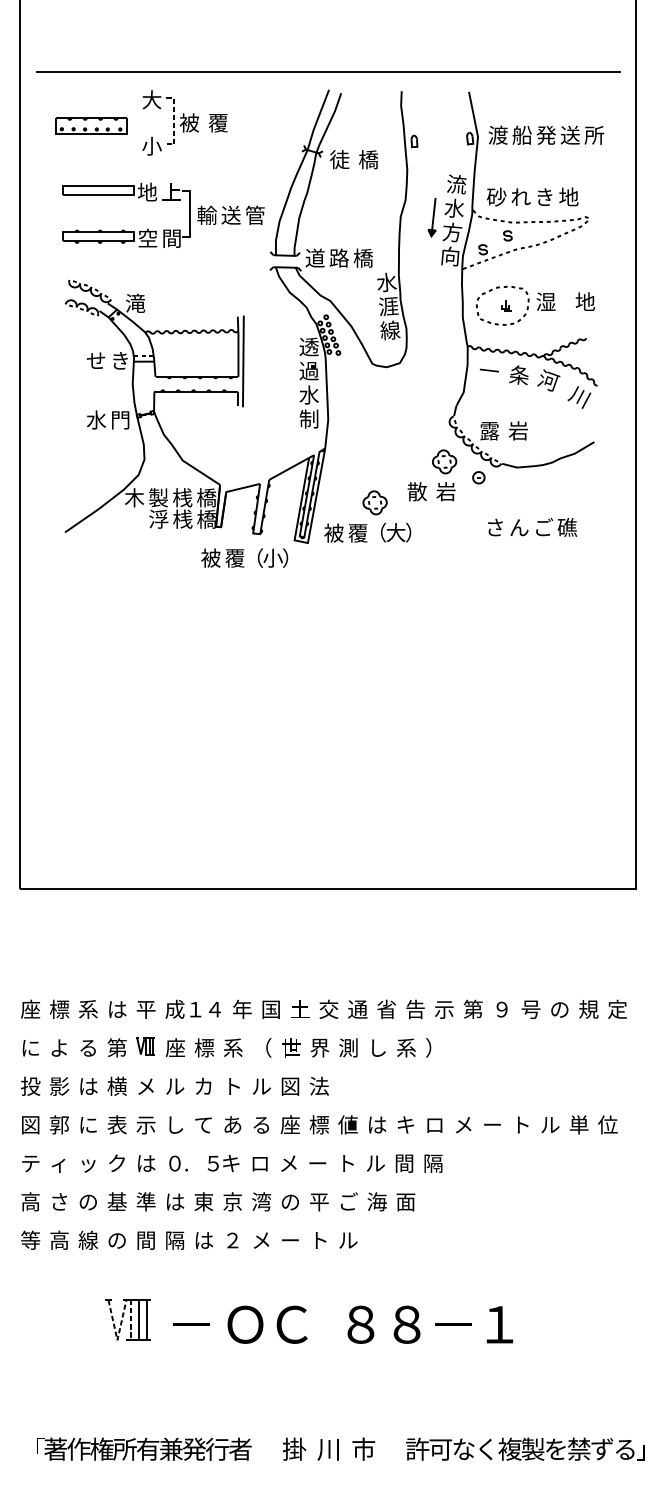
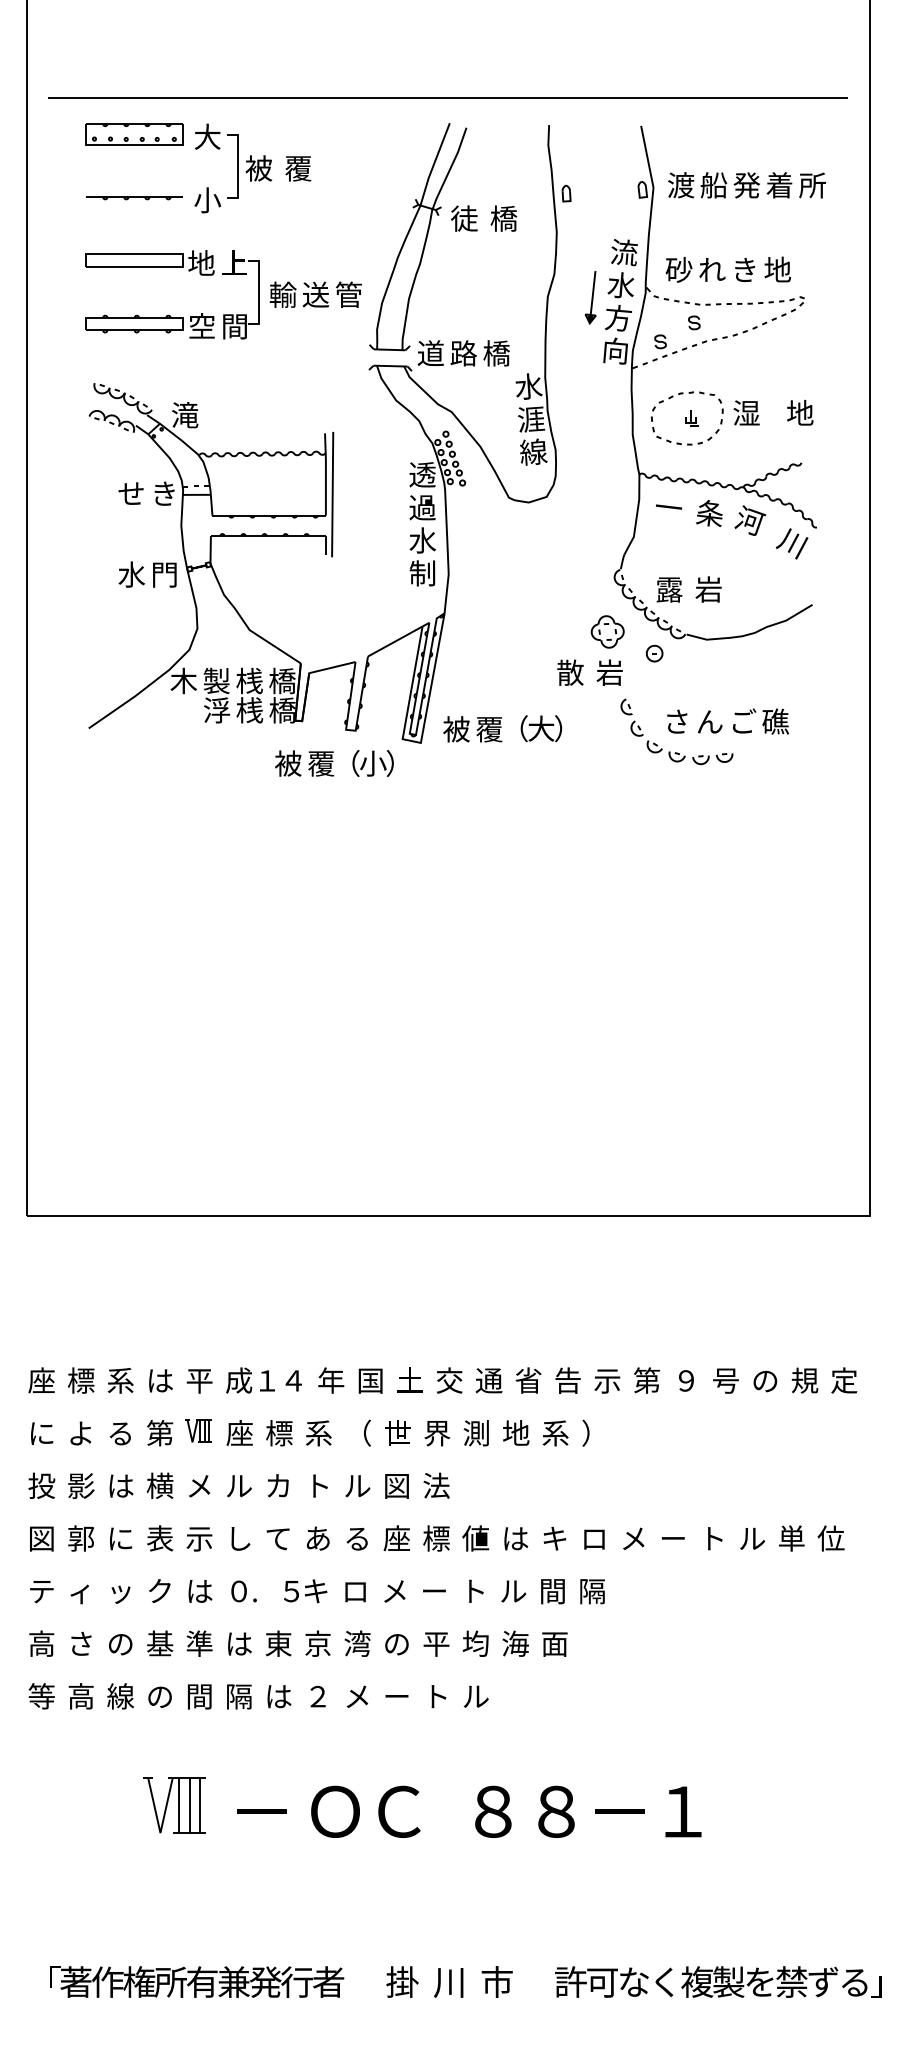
line: (173, 121) -> (237, 166), dashed -> solid
part: (91, 125) -> (134, 134), moved
text: (570, 135) -> (779, 185), 送 -> 着
part: (98, 144) -> (134, 198), added
part: (374, 502) -> (512, 687), removed
part: (490, 549) -> (670, 751), added
text: (377, 1047) -> (516, 1432), し -> 地
text: (347, 1201) -> (475, 1643), ご -> 均
line: (130, 1320) -> (178, 1806), dashed -> solid
line: (117, 1340) -> (160, 1833), dashed -> solid

